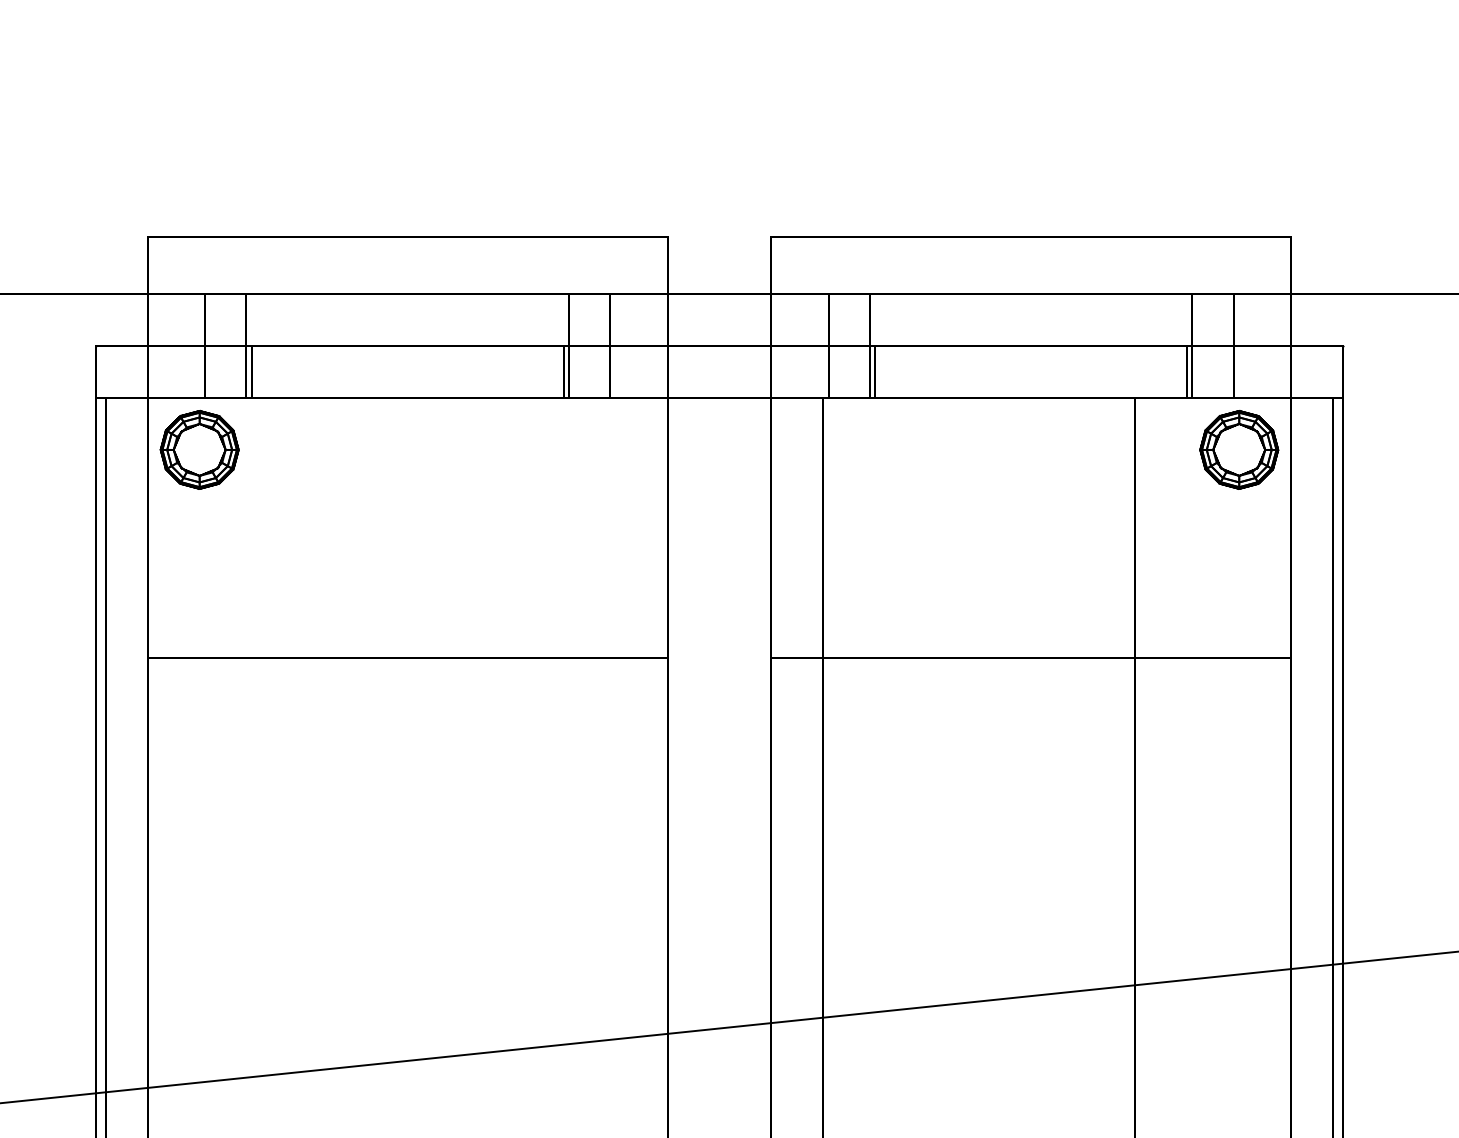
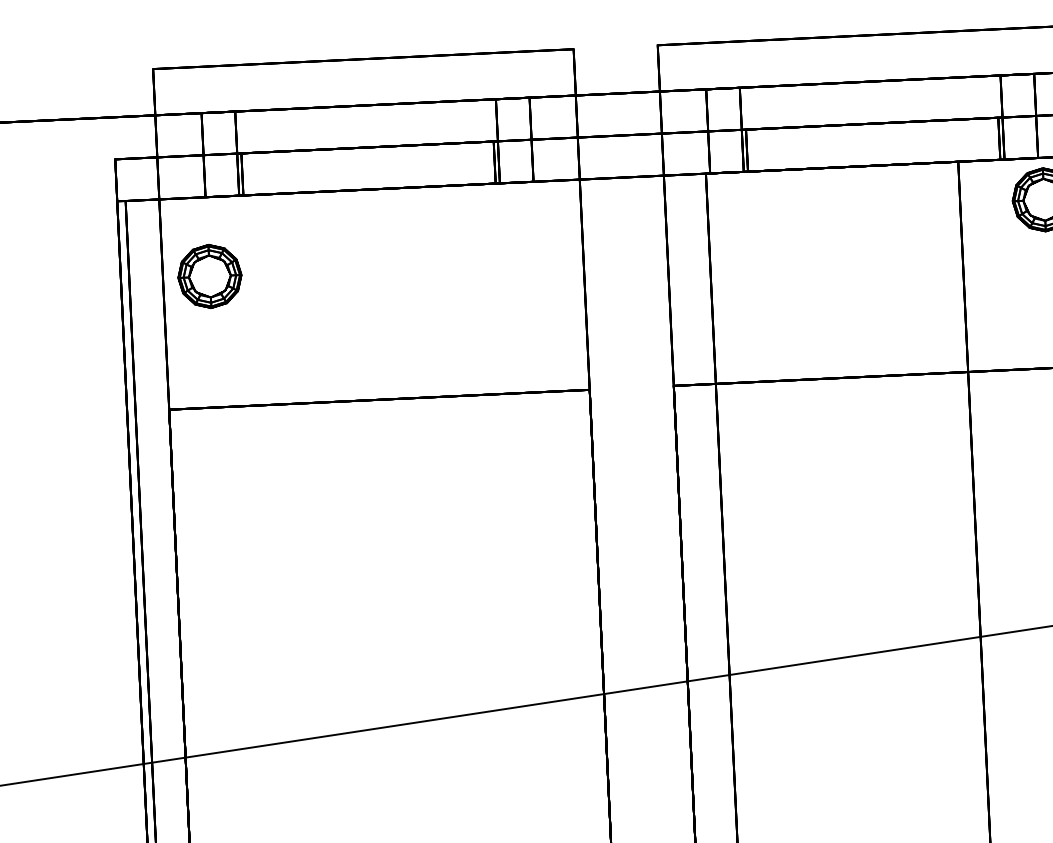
part: (199, 449) -> (209, 276), moved

